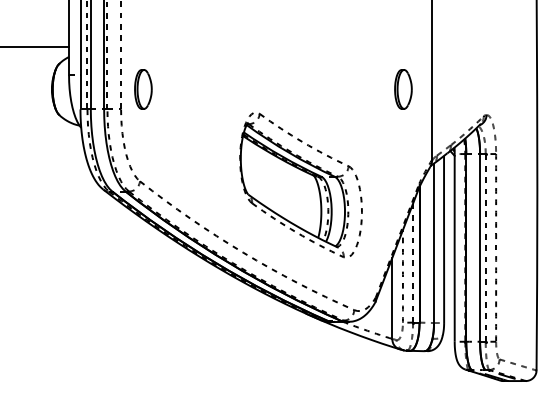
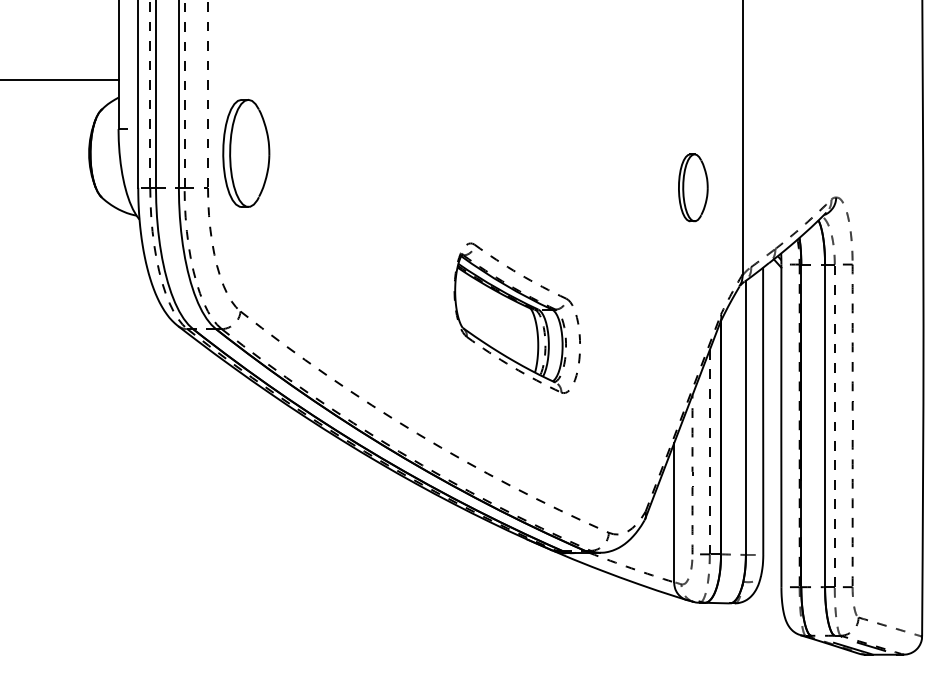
part: (143, 89) -> (246, 153), size x1.6
part: (403, 89) -> (693, 187), moved
part: (300, 185) -> (516, 318), size x0.6

